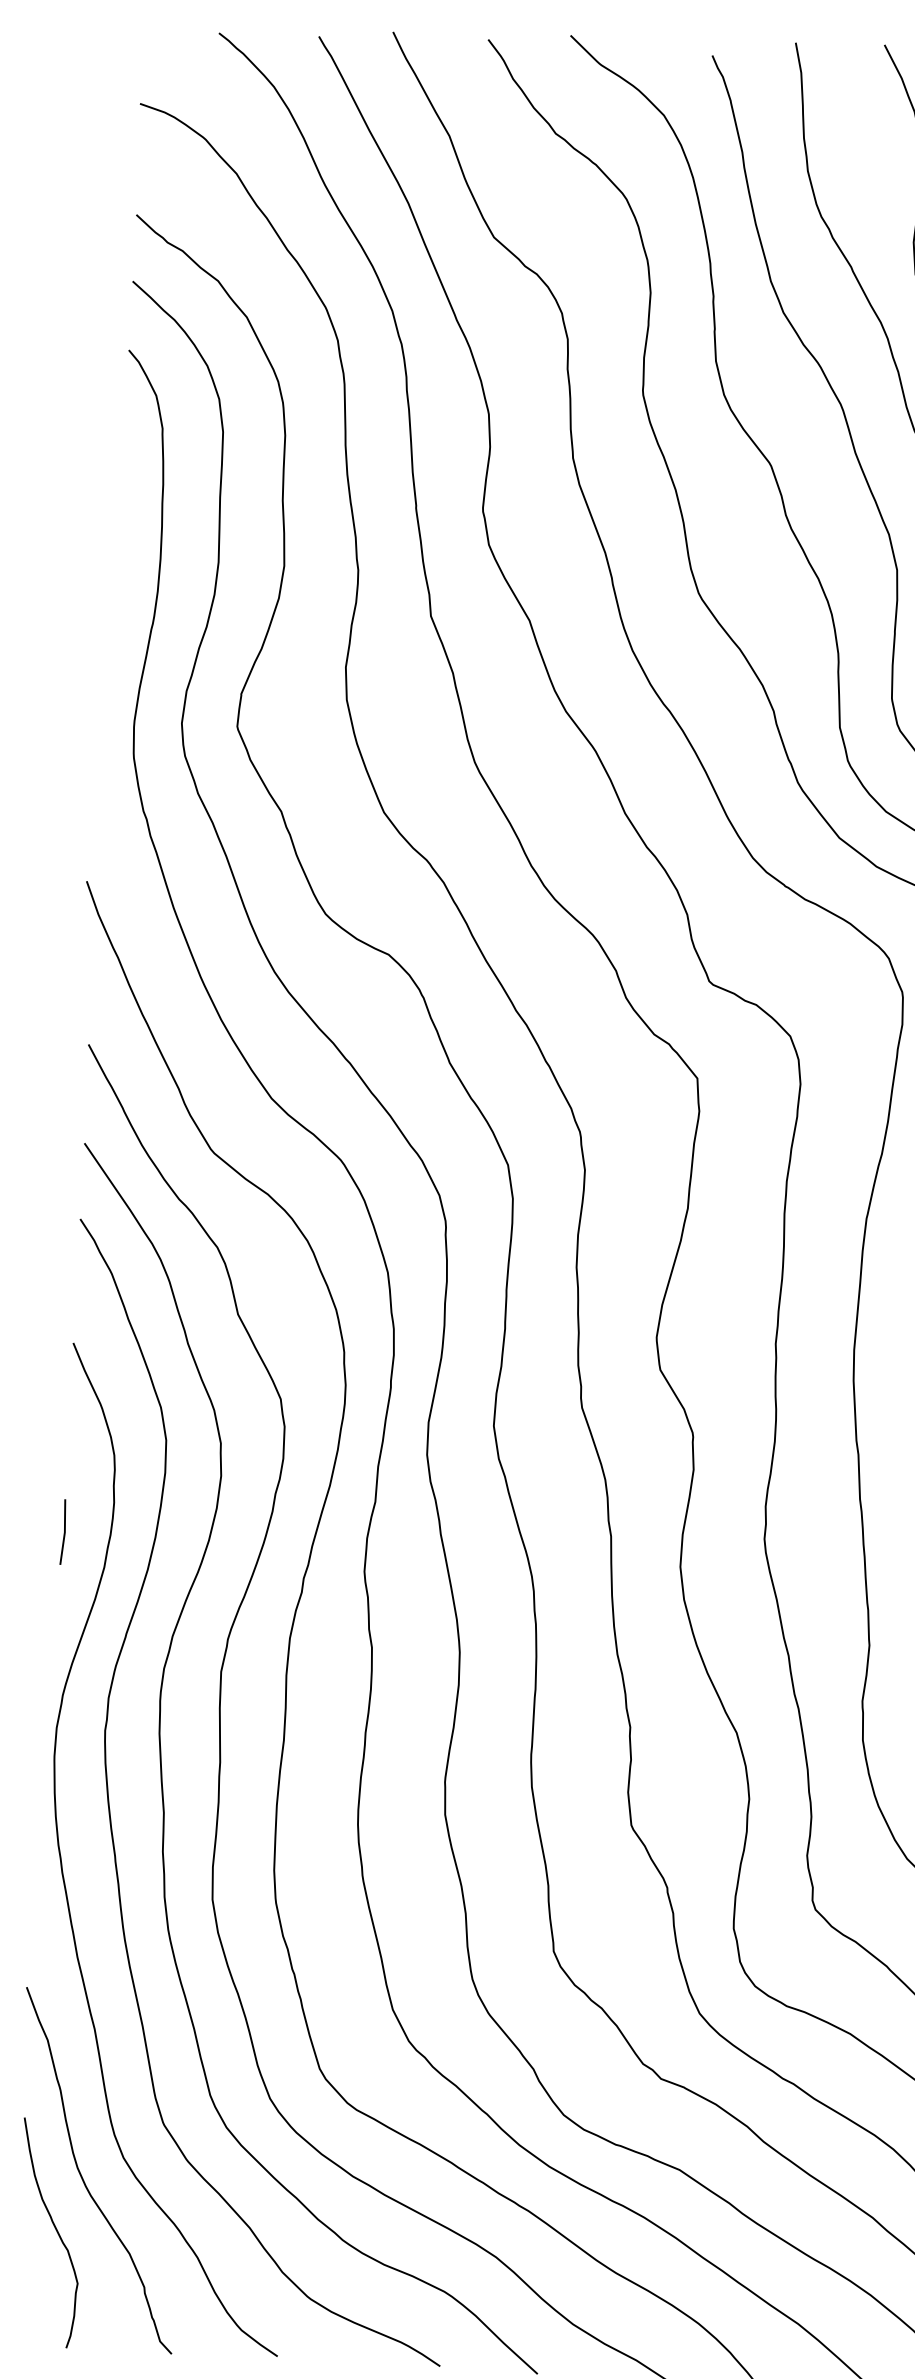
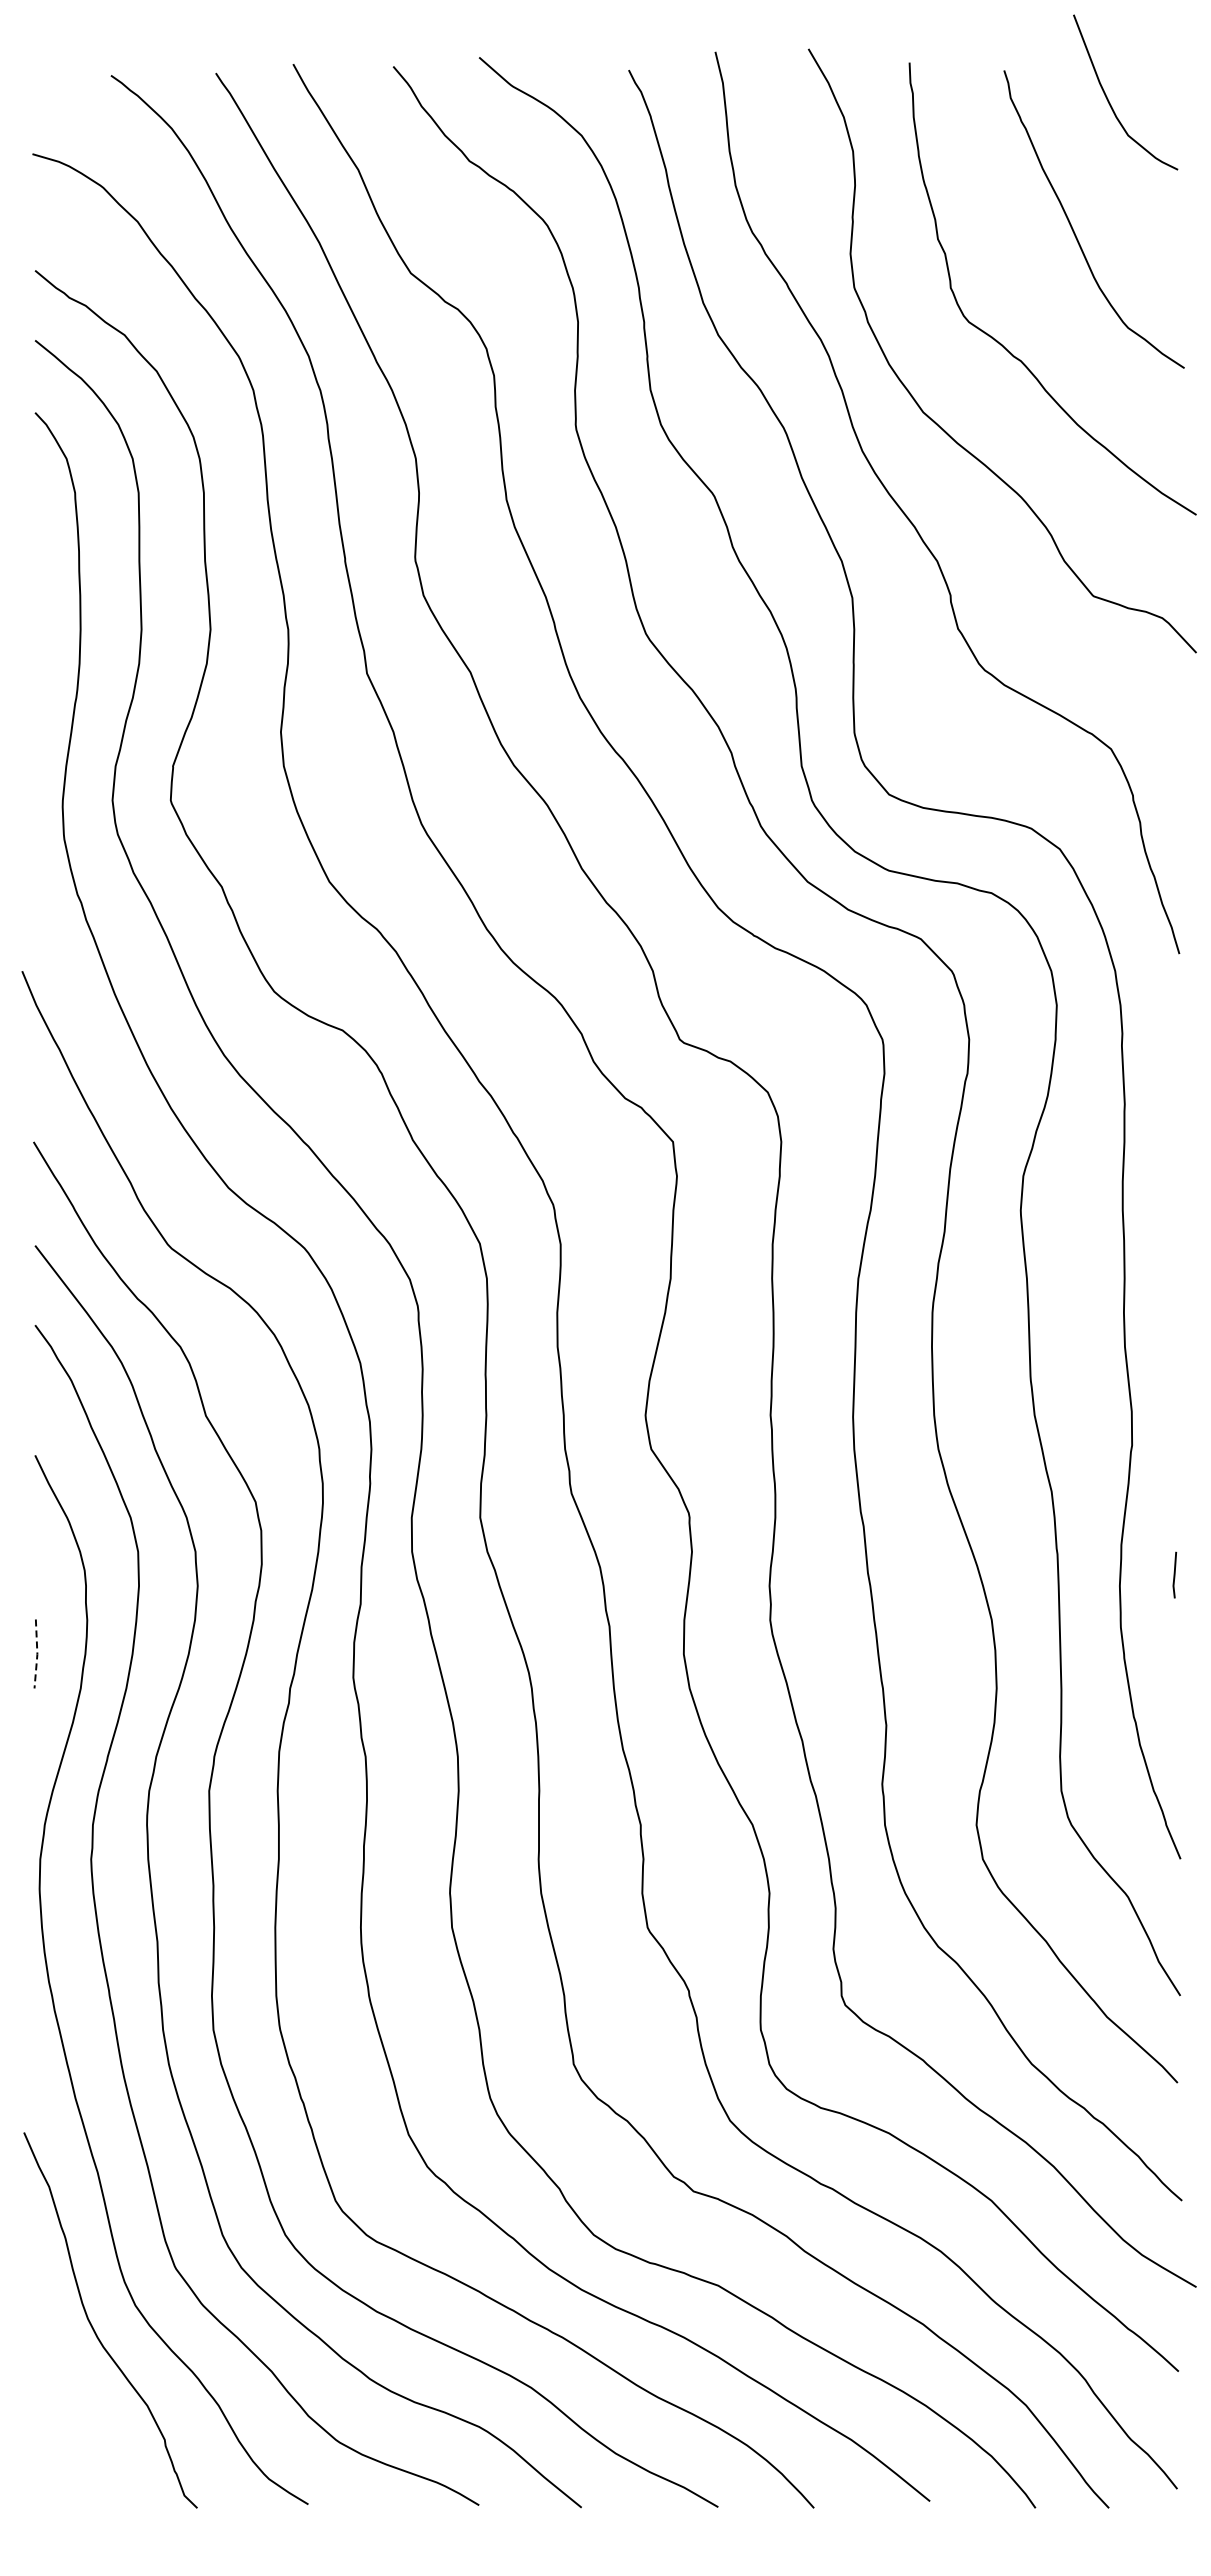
line: (64, 1532) -> (37, 1654), solid -> dashed
curve: (55, 2230) -> (68, 2385), removed

